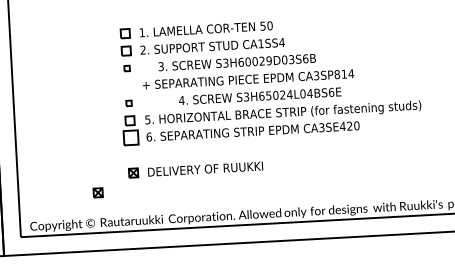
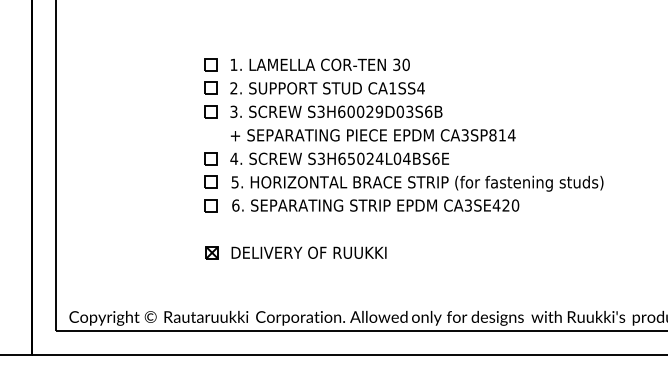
text: (262, 25) -> (396, 64), 50 -> 30
text: (237, 62) -> (336, 111), moved
part: (126, 68) -> (210, 111), size x1.67
text: (259, 96) -> (339, 158), moved
part: (128, 103) -> (210, 158), size x1.67
part: (130, 138) -> (210, 205), size x0.62
part: (97, 192) -> (162, 276), removed

